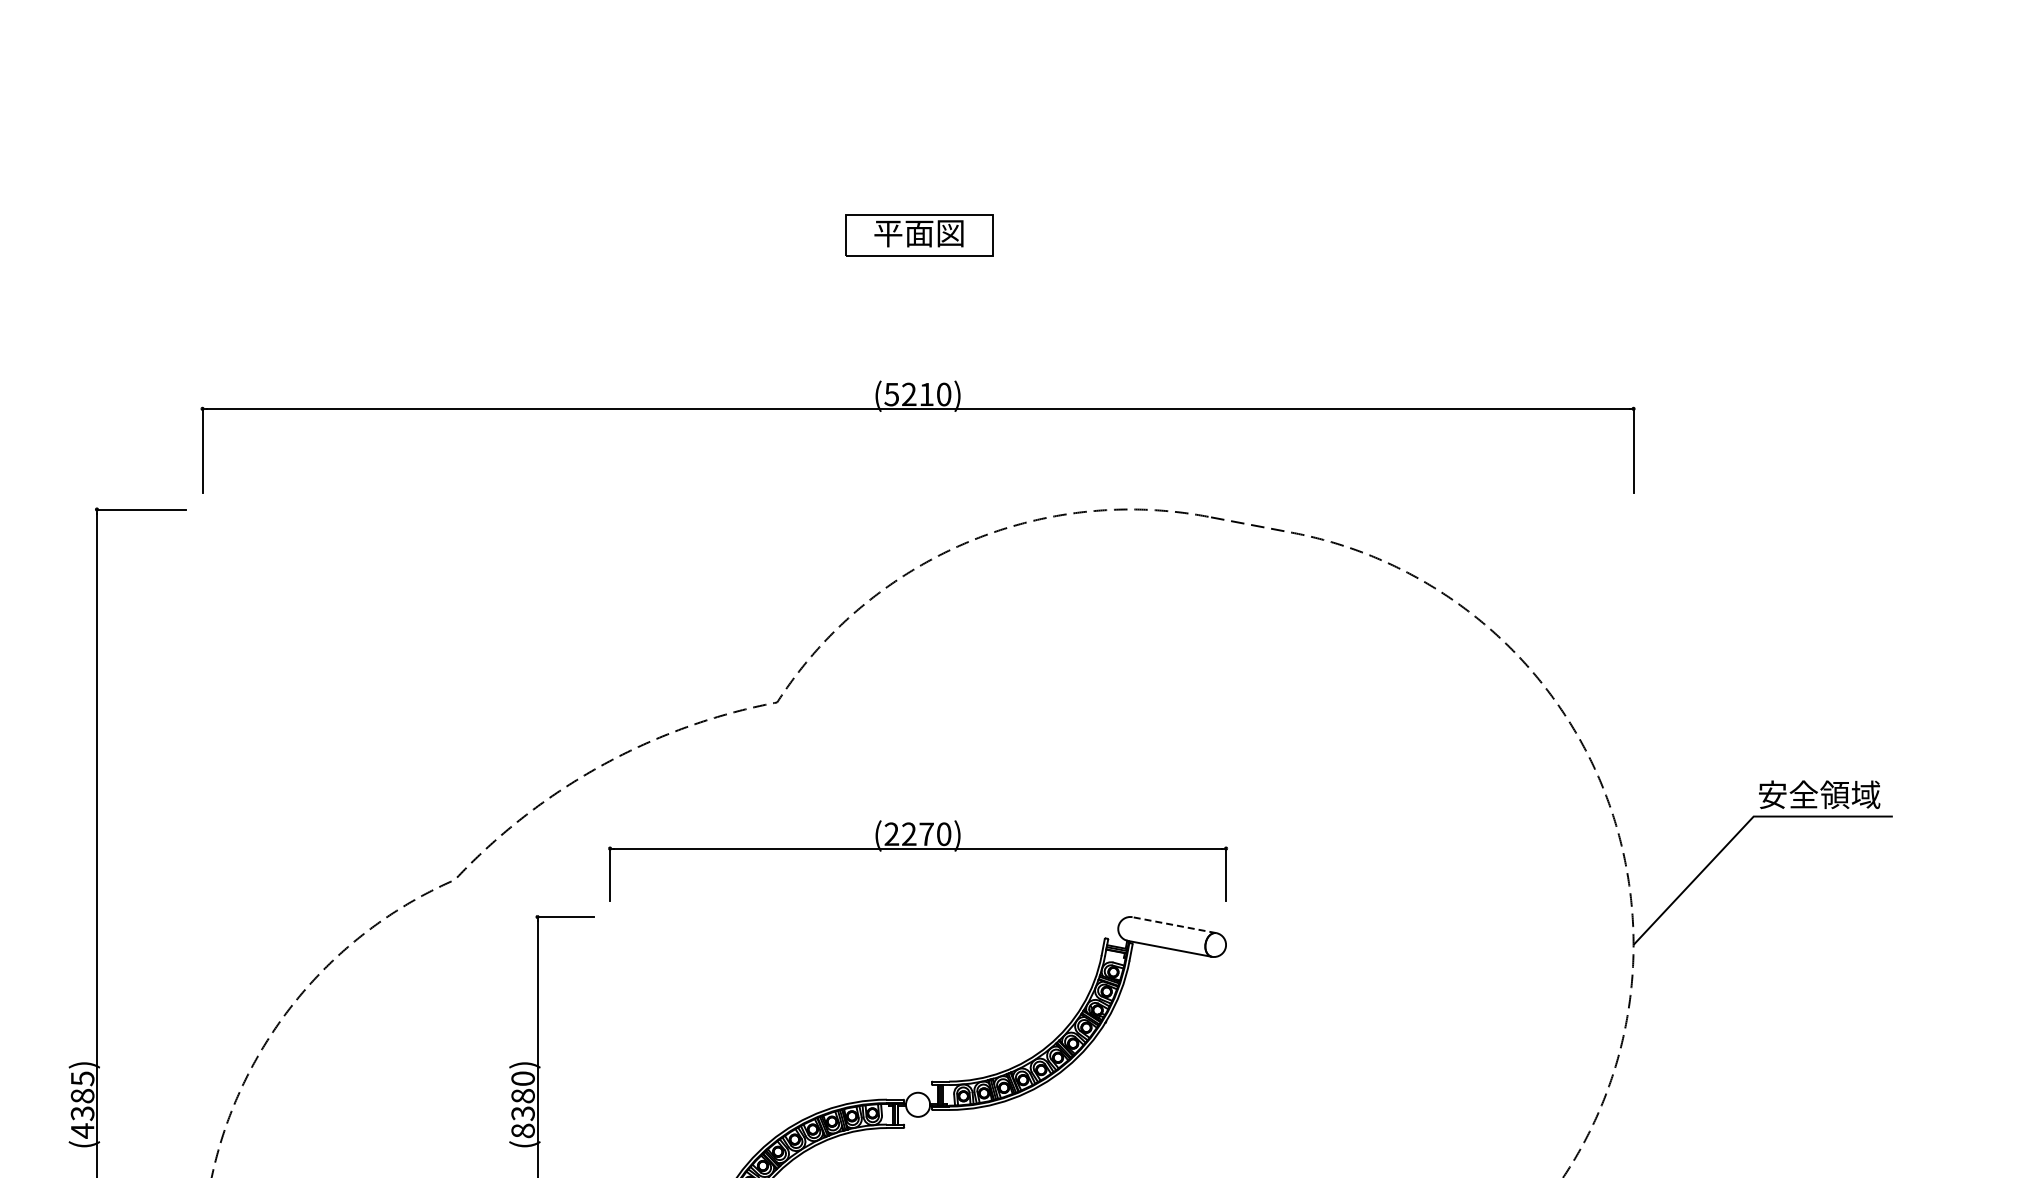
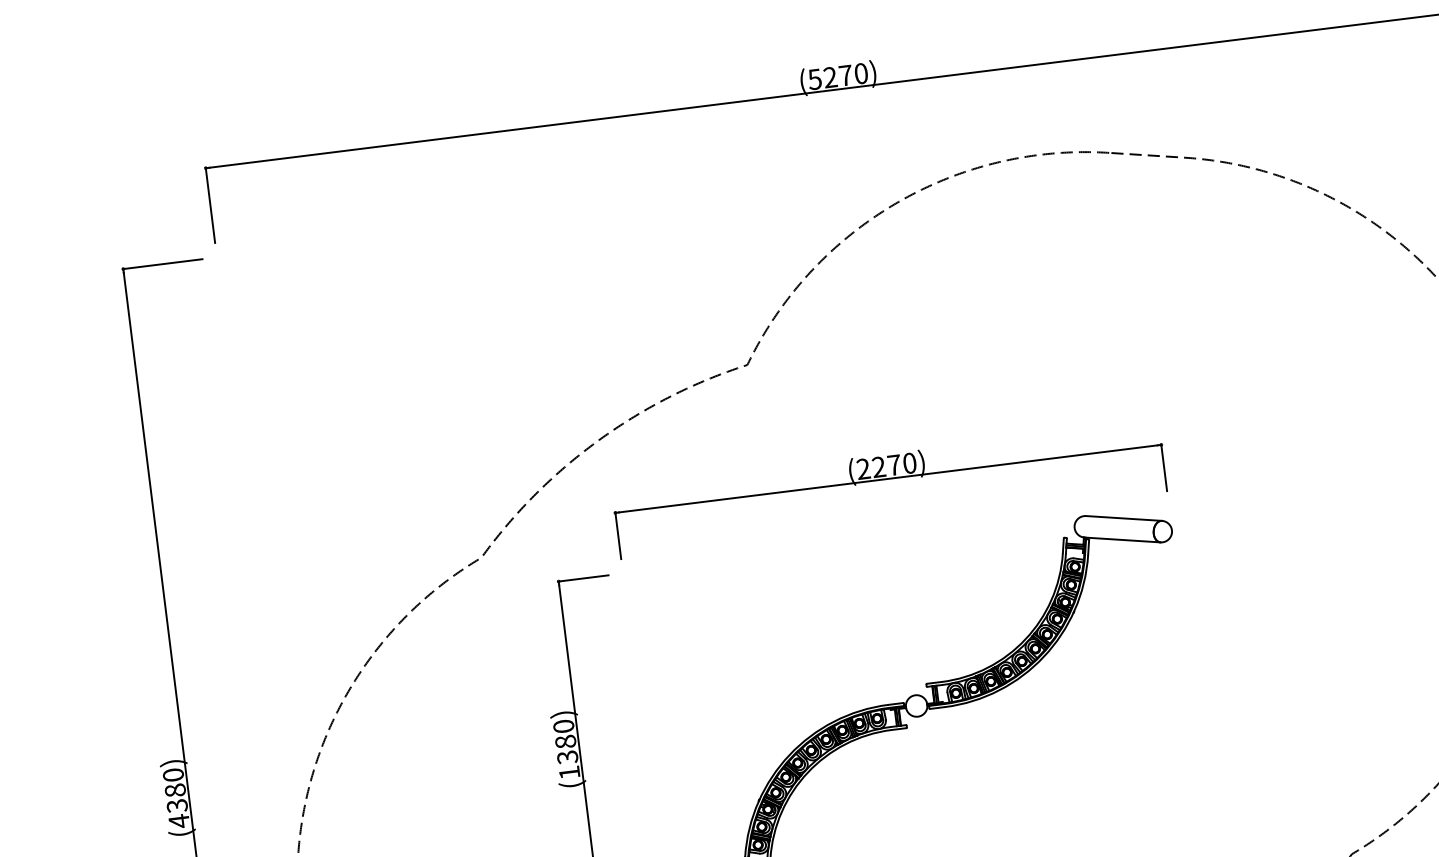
text: (926, 394) -> (845, 75), (5210) -> (5270)
line: (1174, 925) -> (1124, 518), dashed -> solid
text: (82, 1078) -> (173, 774), (4385) -> (4380)
text: (522, 1130) -> (568, 772), (8380) -> (1380)

